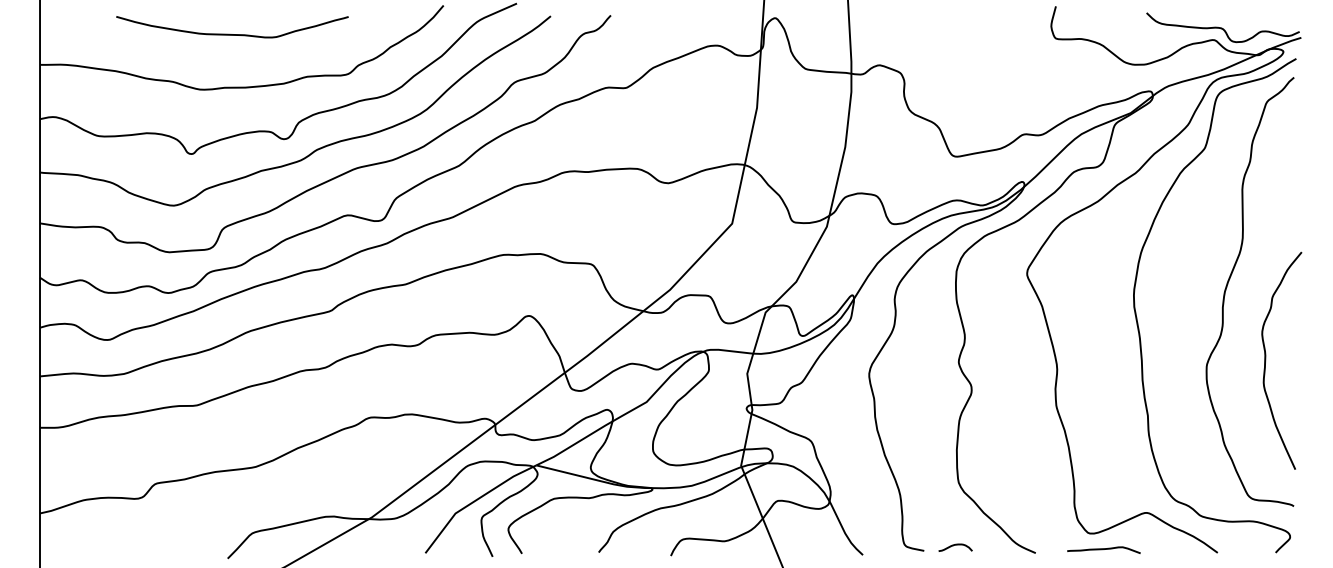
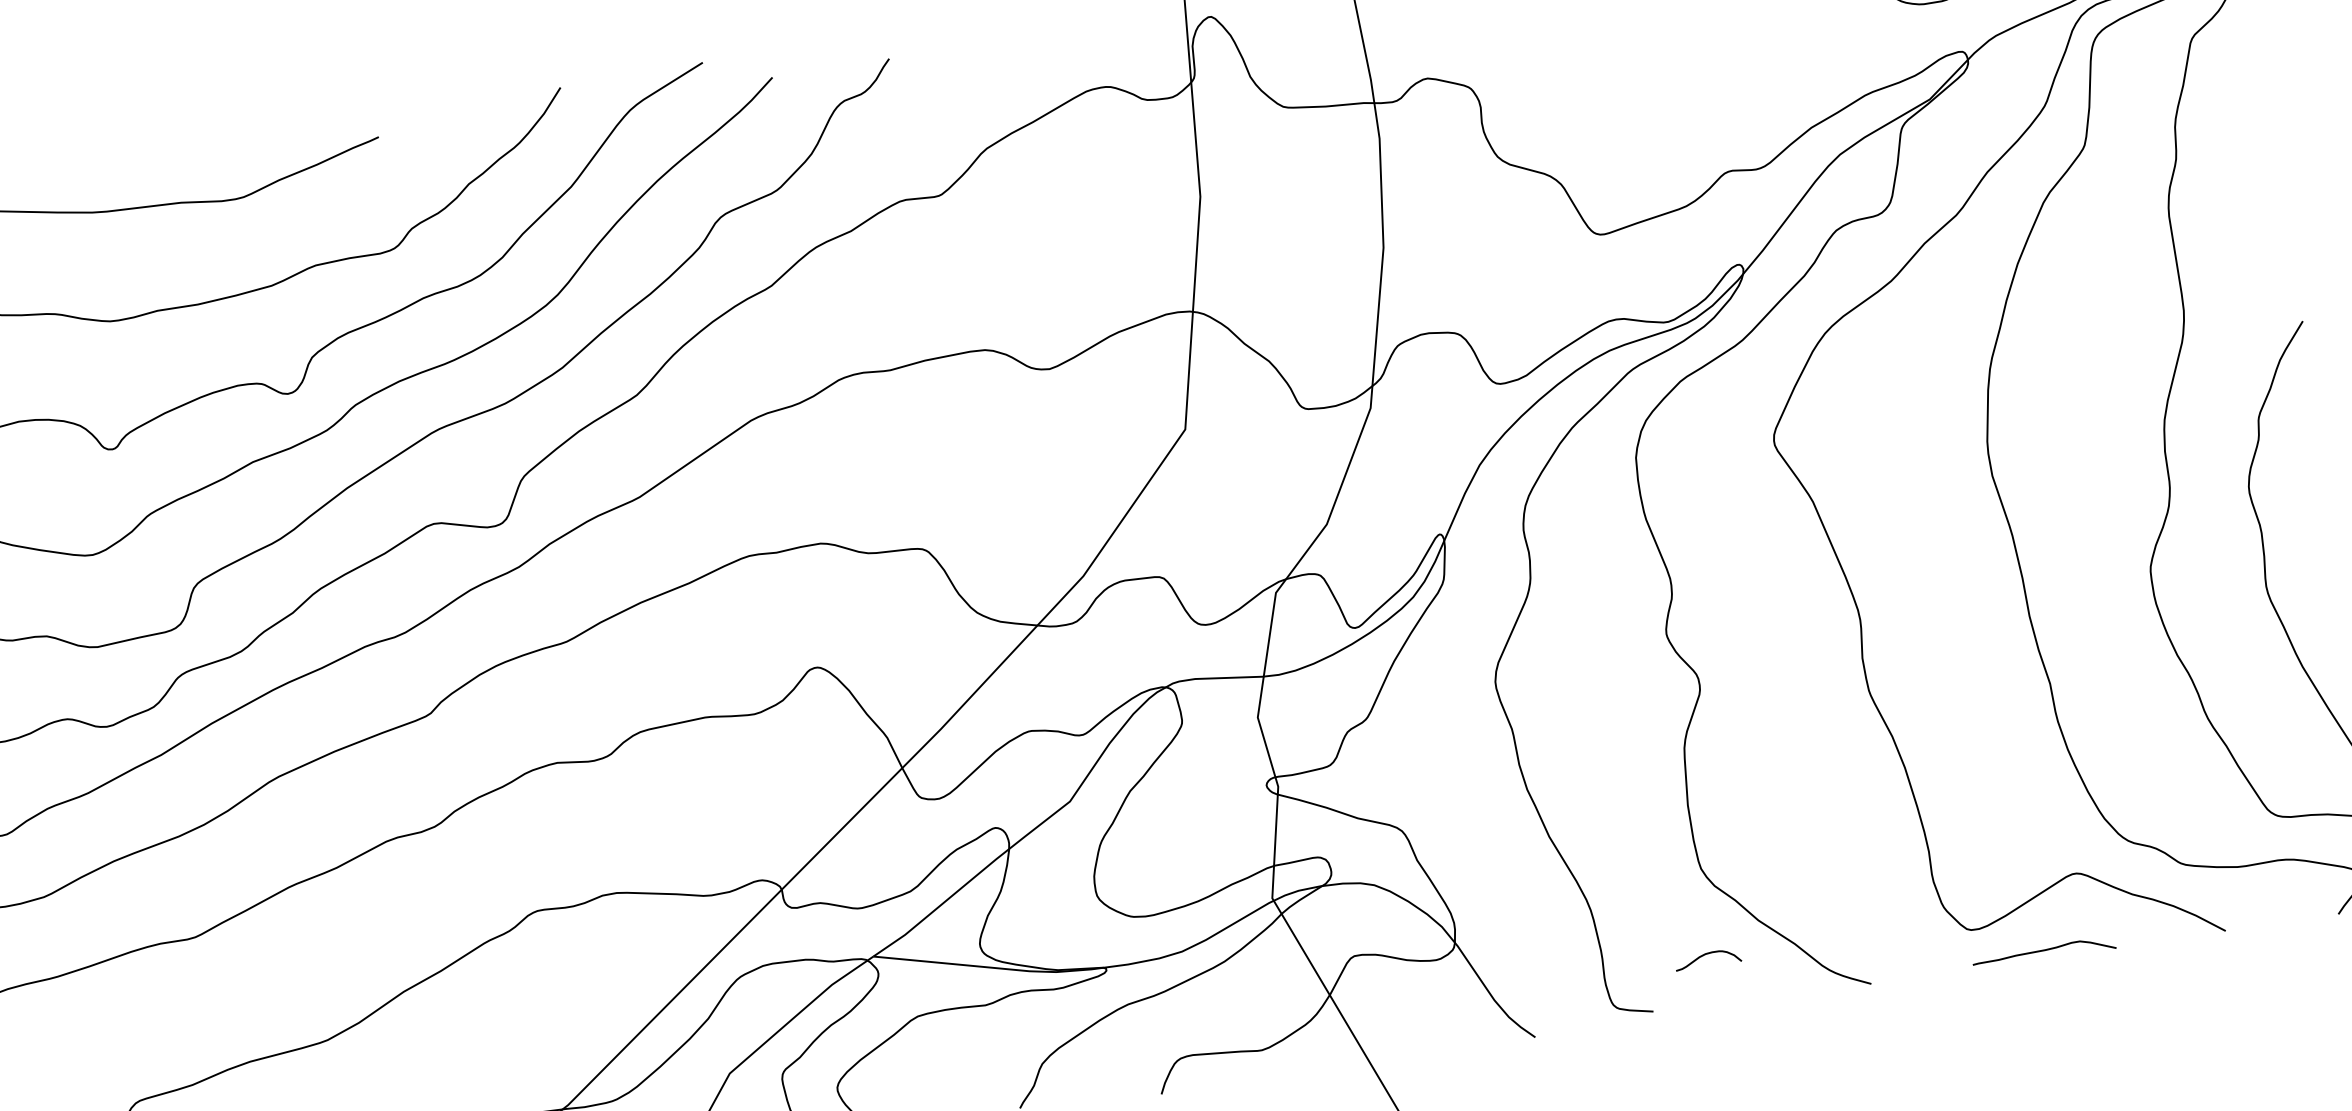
curve: (955, 545) -> (1707, 955), moved
curve: (1103, 549) -> (2043, 951), moved

